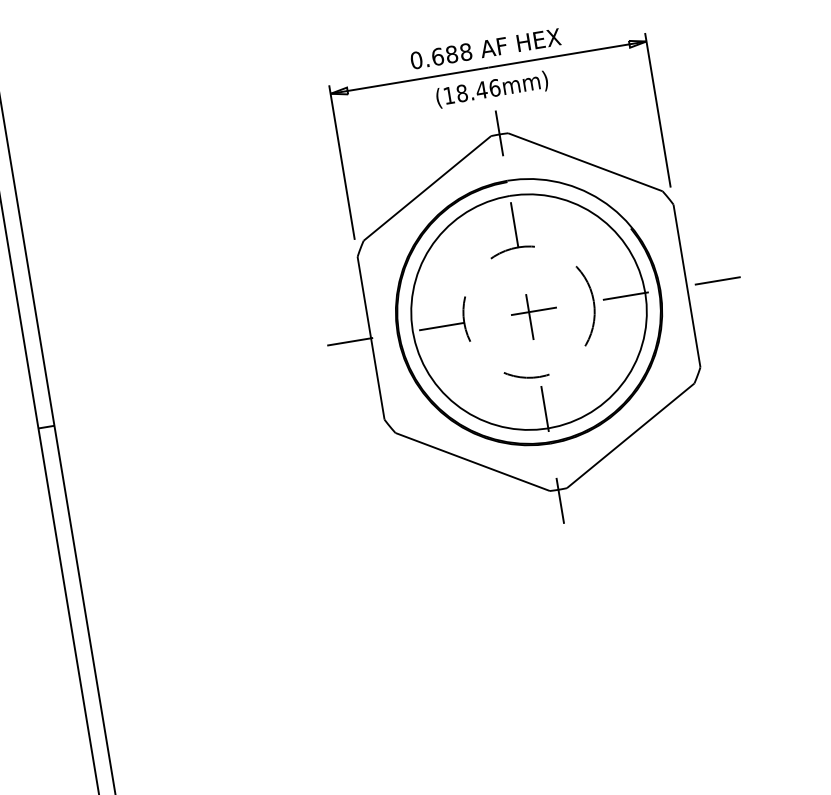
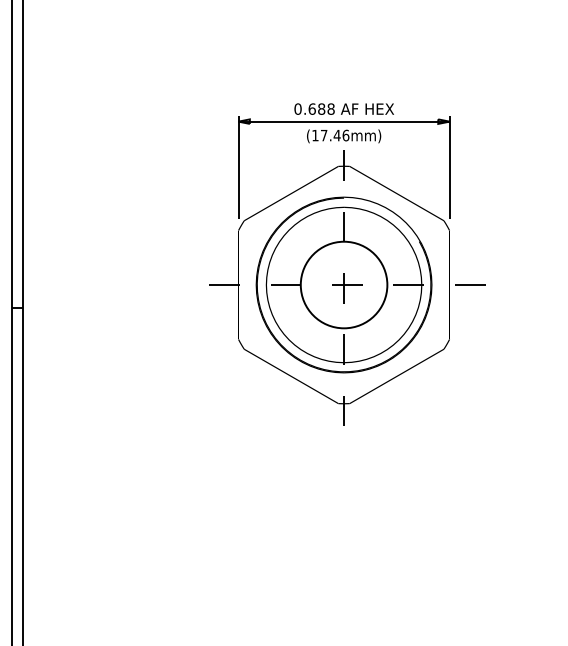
text: (461, 93) -> (323, 135), (18.46mm) -> (17.46mm)
circle: (528, 311) -> (343, 284), dashed -> solid

